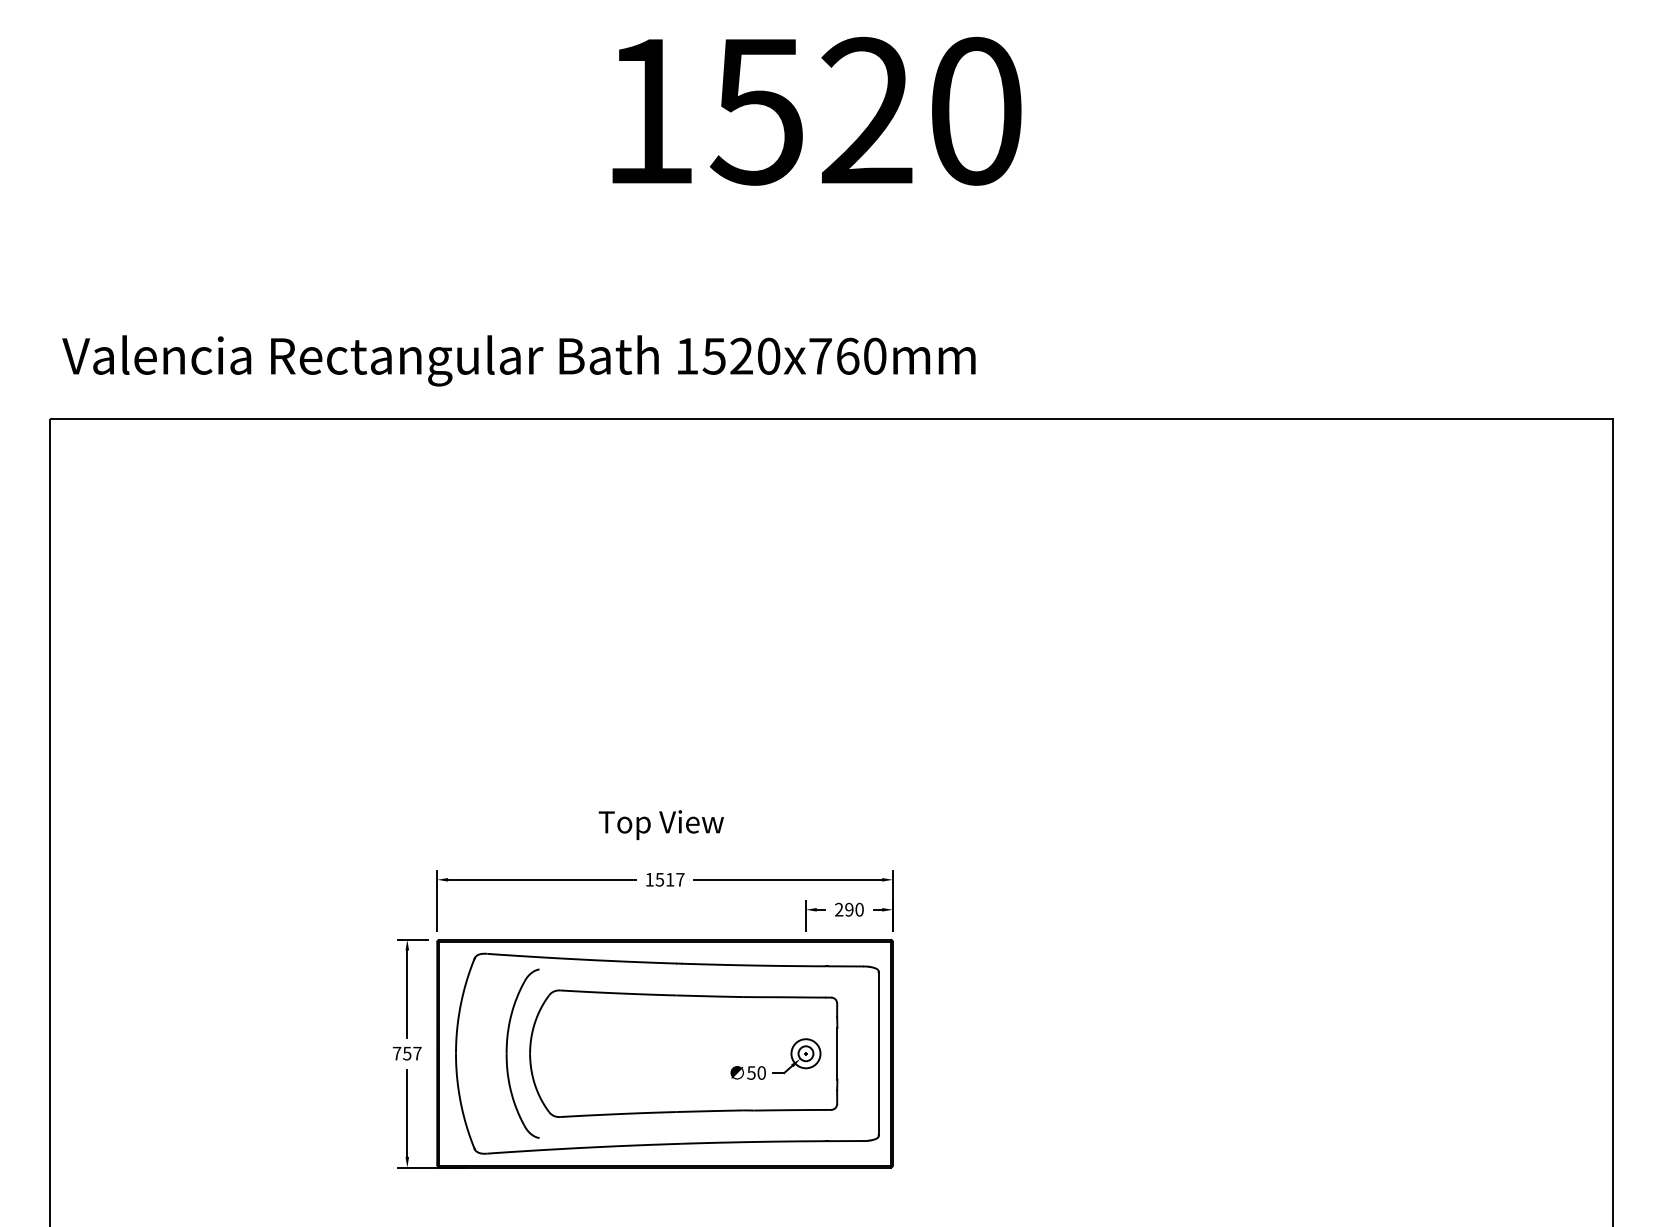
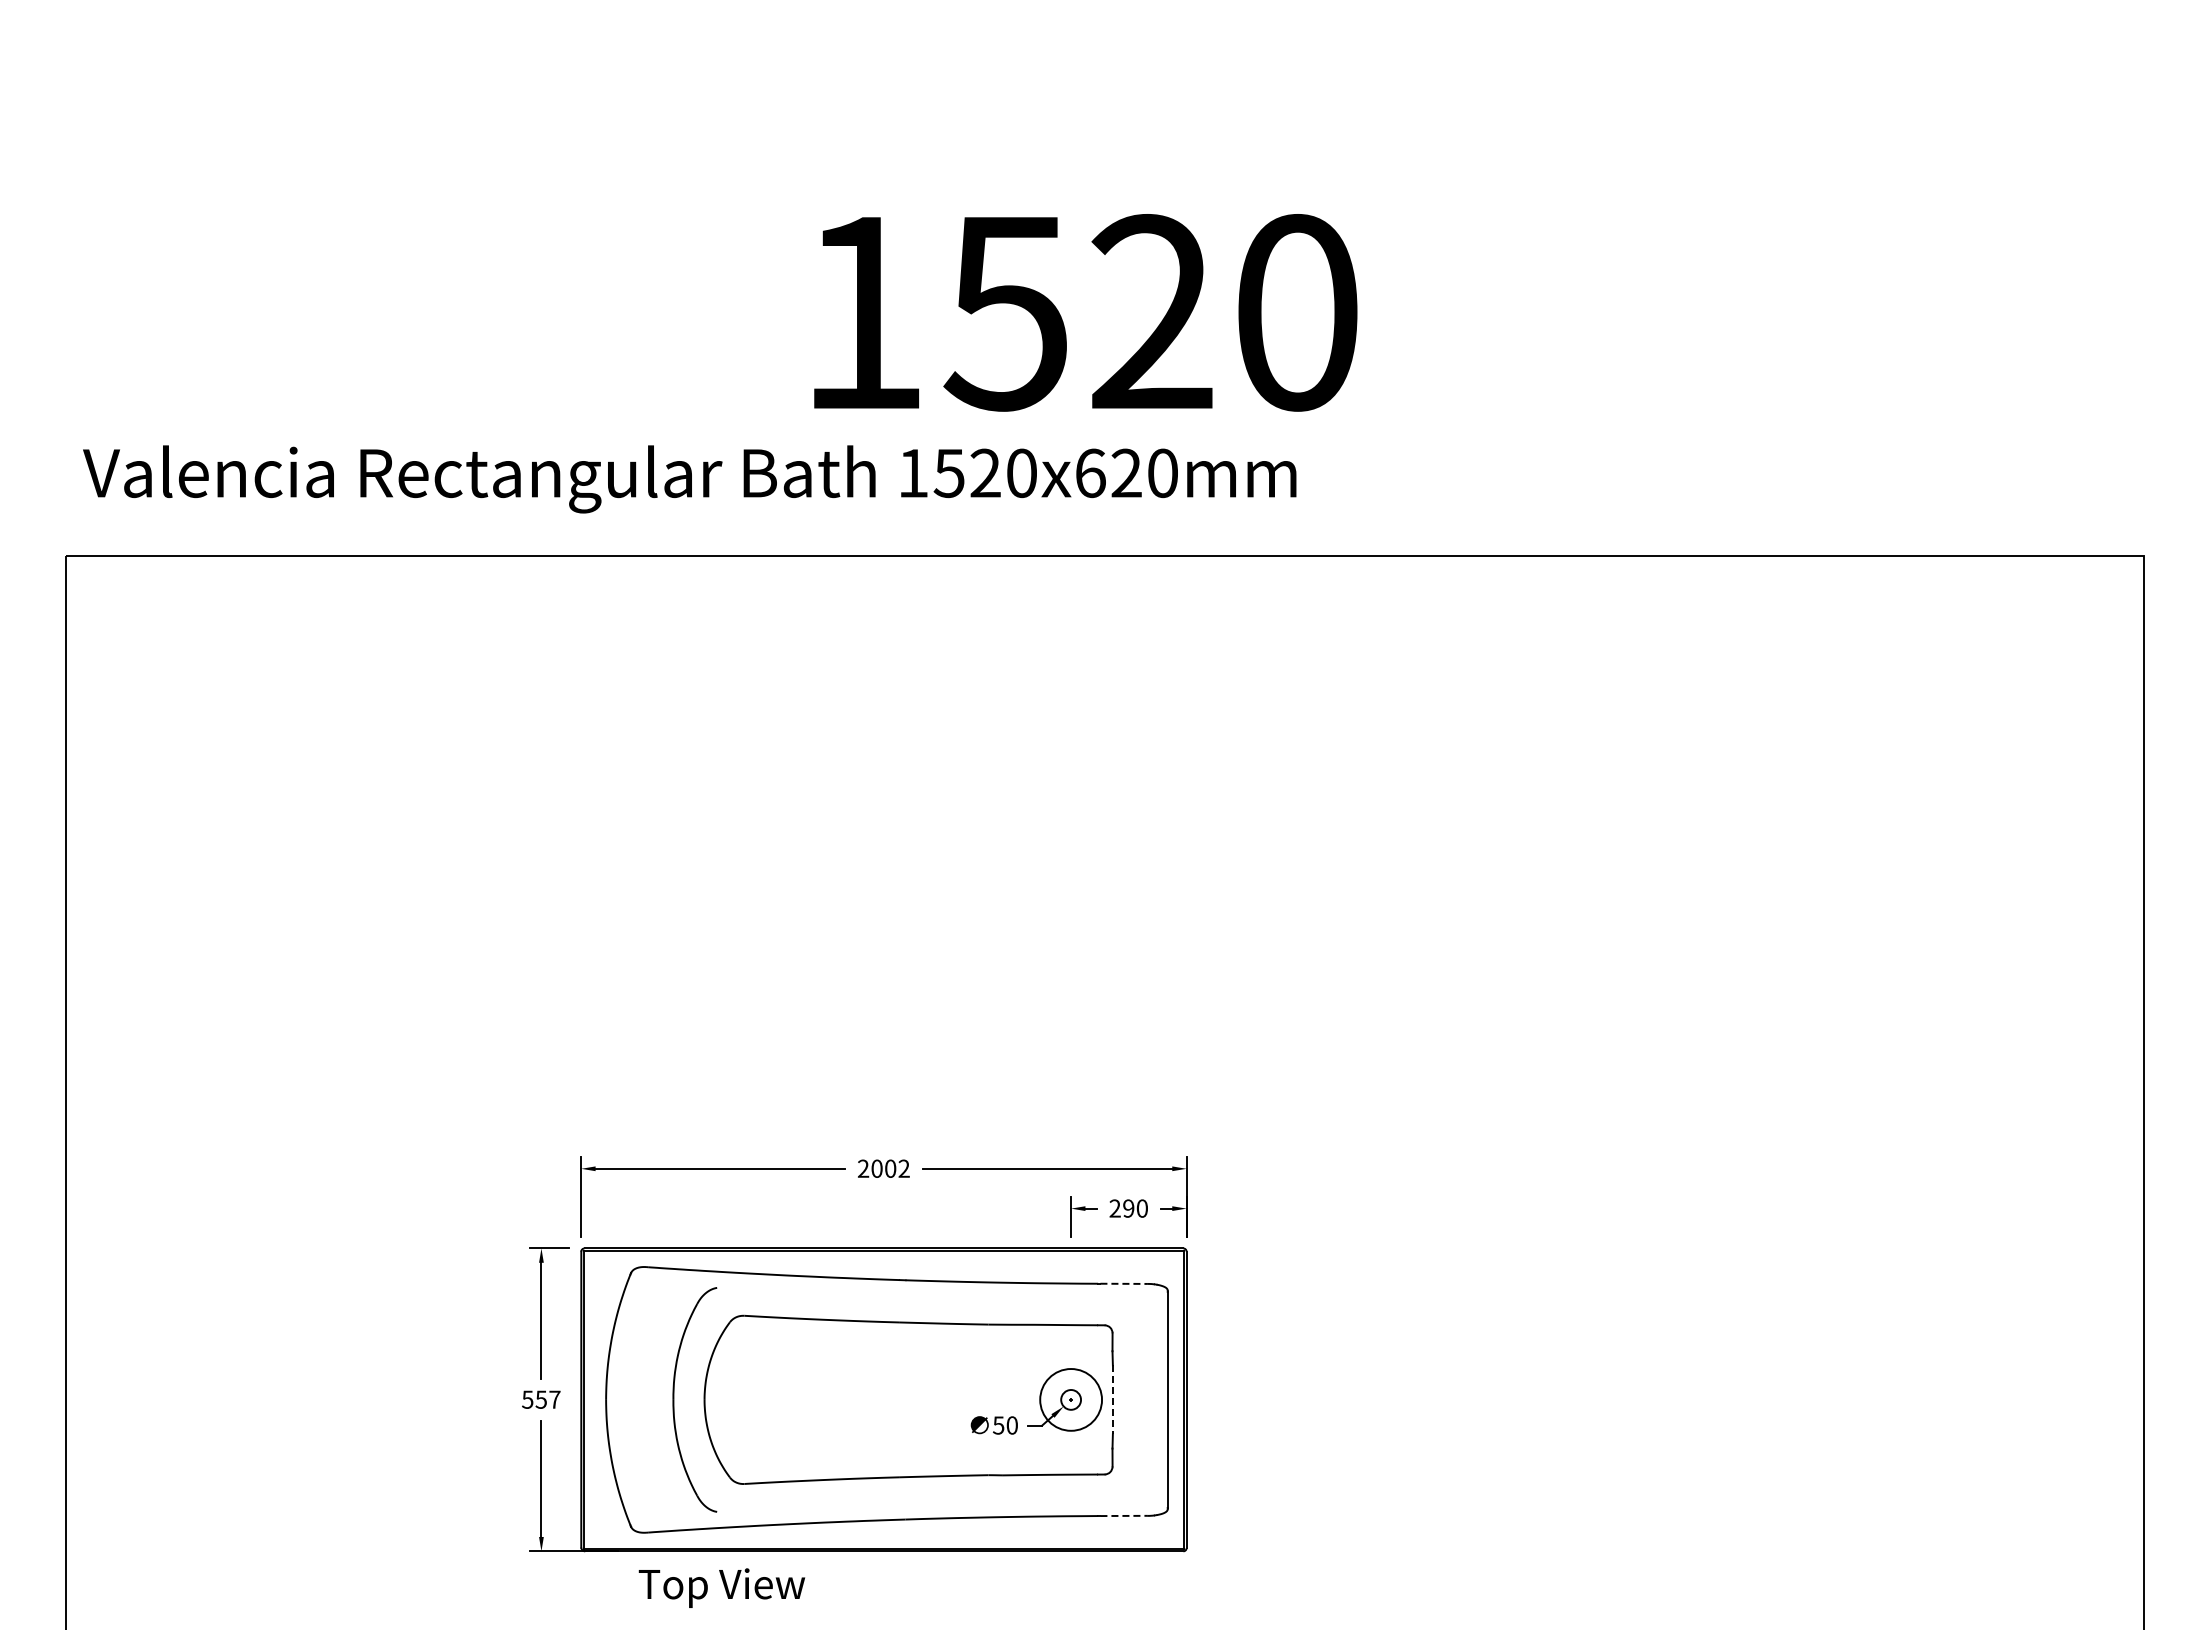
text: (816, 111) -> (1085, 312), moved
text: (834, 356) -> (1108, 473), 1520x760mm -> 1520x620mm
text: (661, 824) -> (721, 1587), moved
text: (664, 879) -> (883, 1168), 1517 -> 2002
line: (846, 966) -> (1124, 1283), solid -> dashed
text: (396, 1053) -> (527, 1399), 757 -> 557
circle: (805, 1053) -> (1070, 1399), size x1.6
line: (837, 1054) -> (1112, 1400), solid -> dashed
line: (846, 1140) -> (1124, 1515), solid -> dashed

